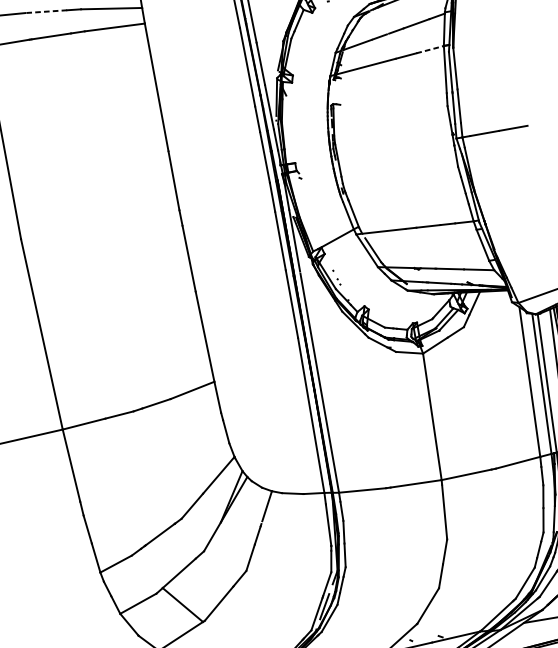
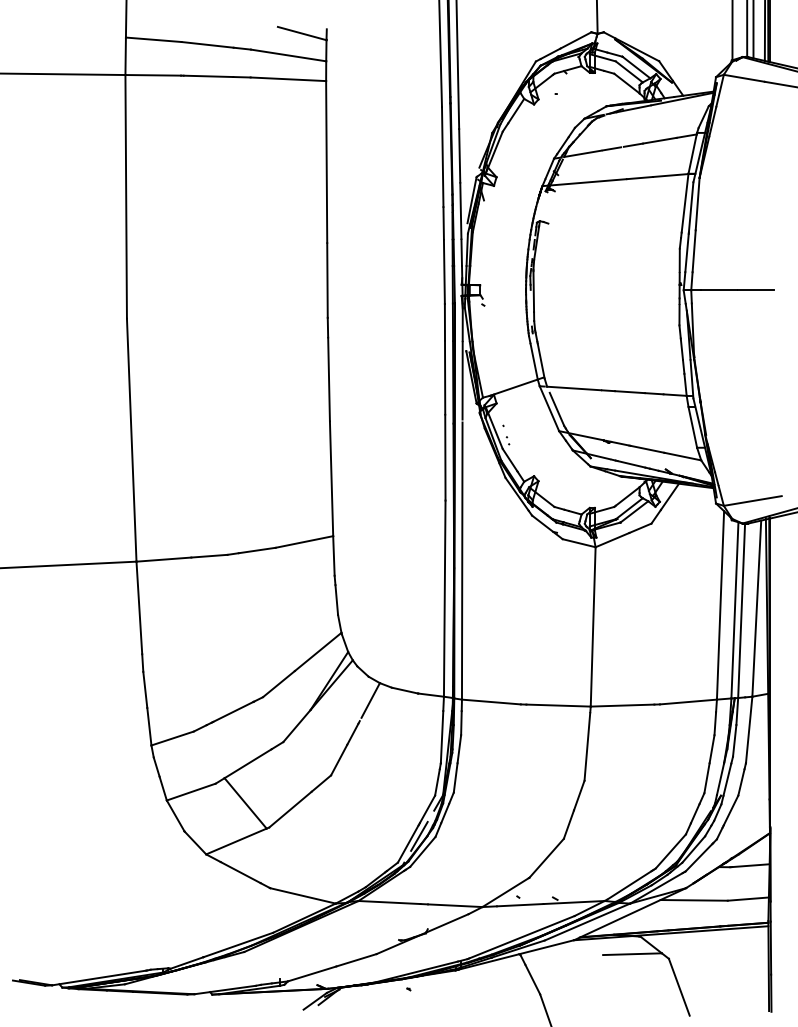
line: (46, 11) -> (207, 44), dashed -> solid
line: (429, 49) -> (670, 175), dashed -> solid

